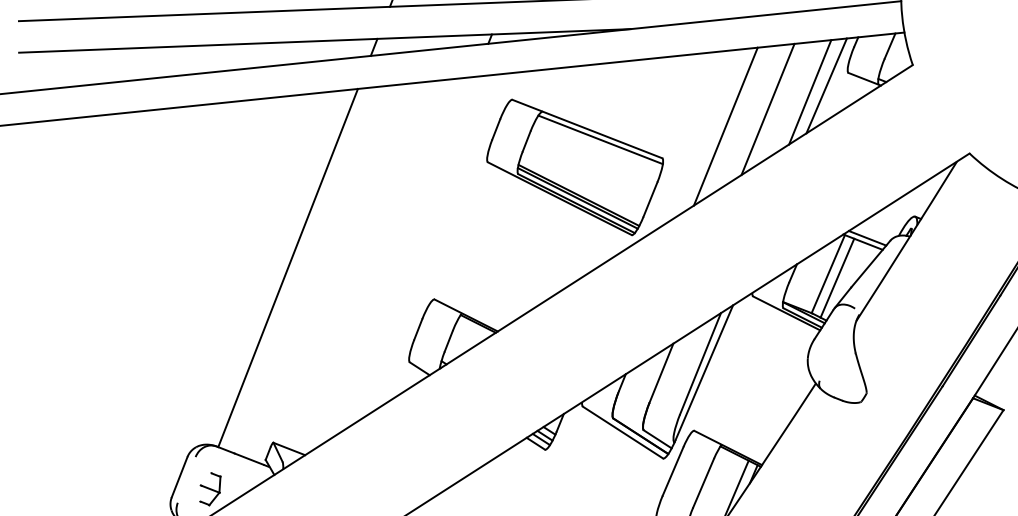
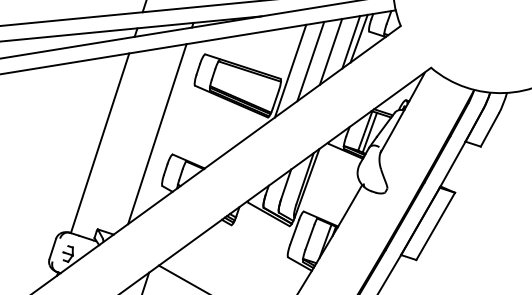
line: (683, 142) -> (290, 70), added
line: (405, 256) -> (157, 134), added

